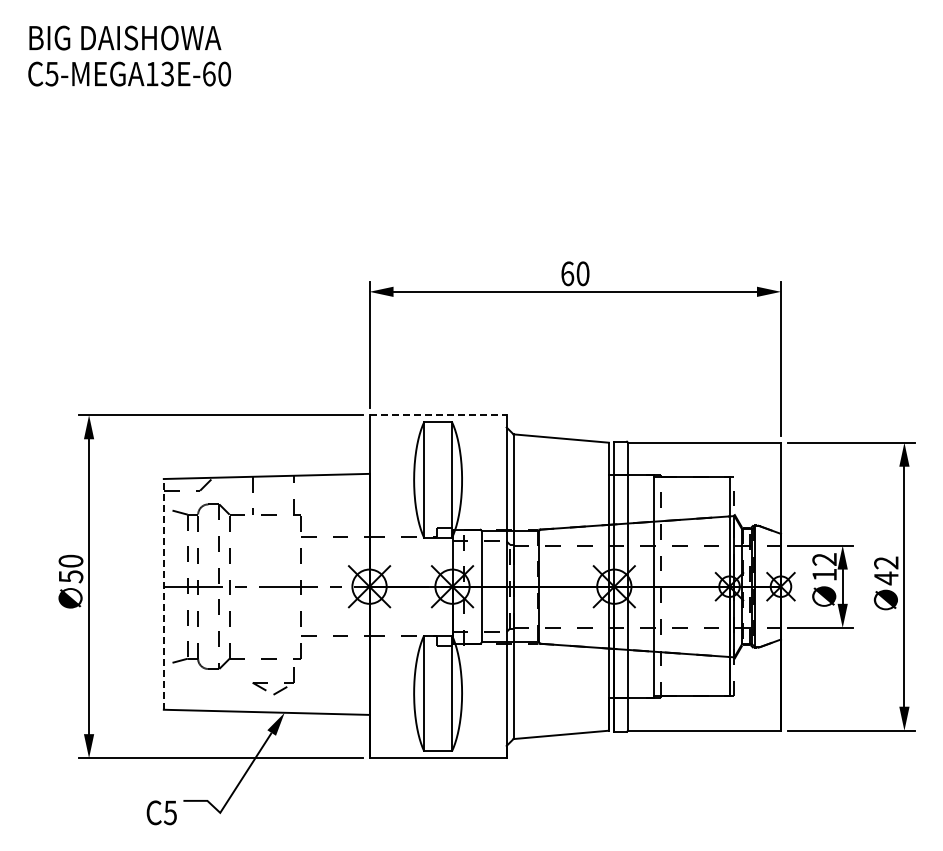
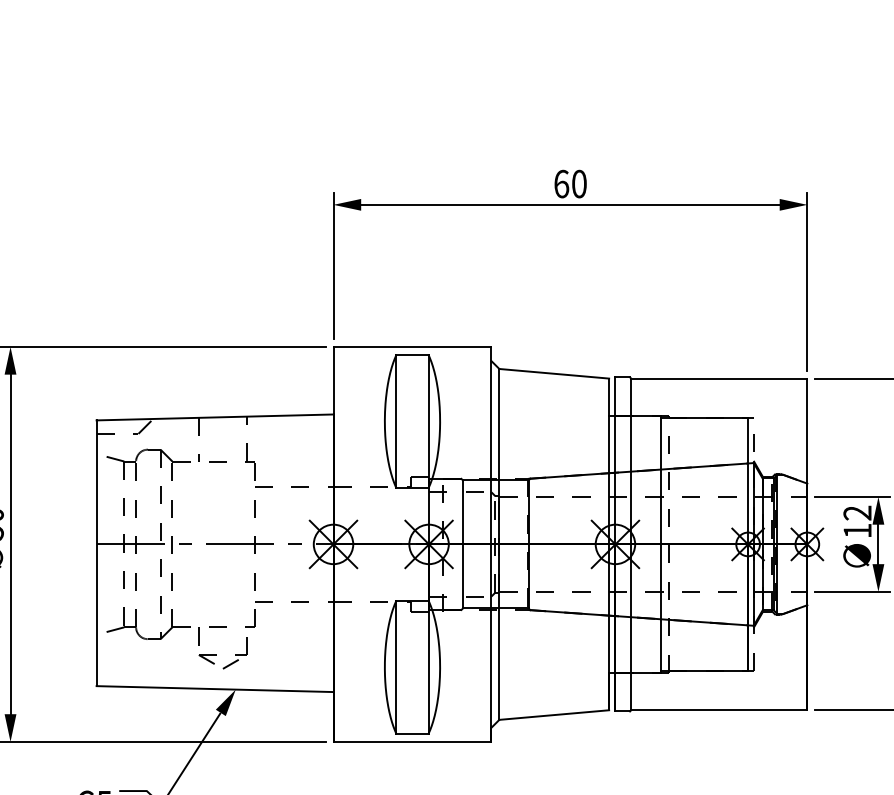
line: (438, 415) -> (412, 347), dashed -> solid
line: (163, 593) -> (96, 552), dashed -> solid
line: (252, 666) -> (198, 636), added

